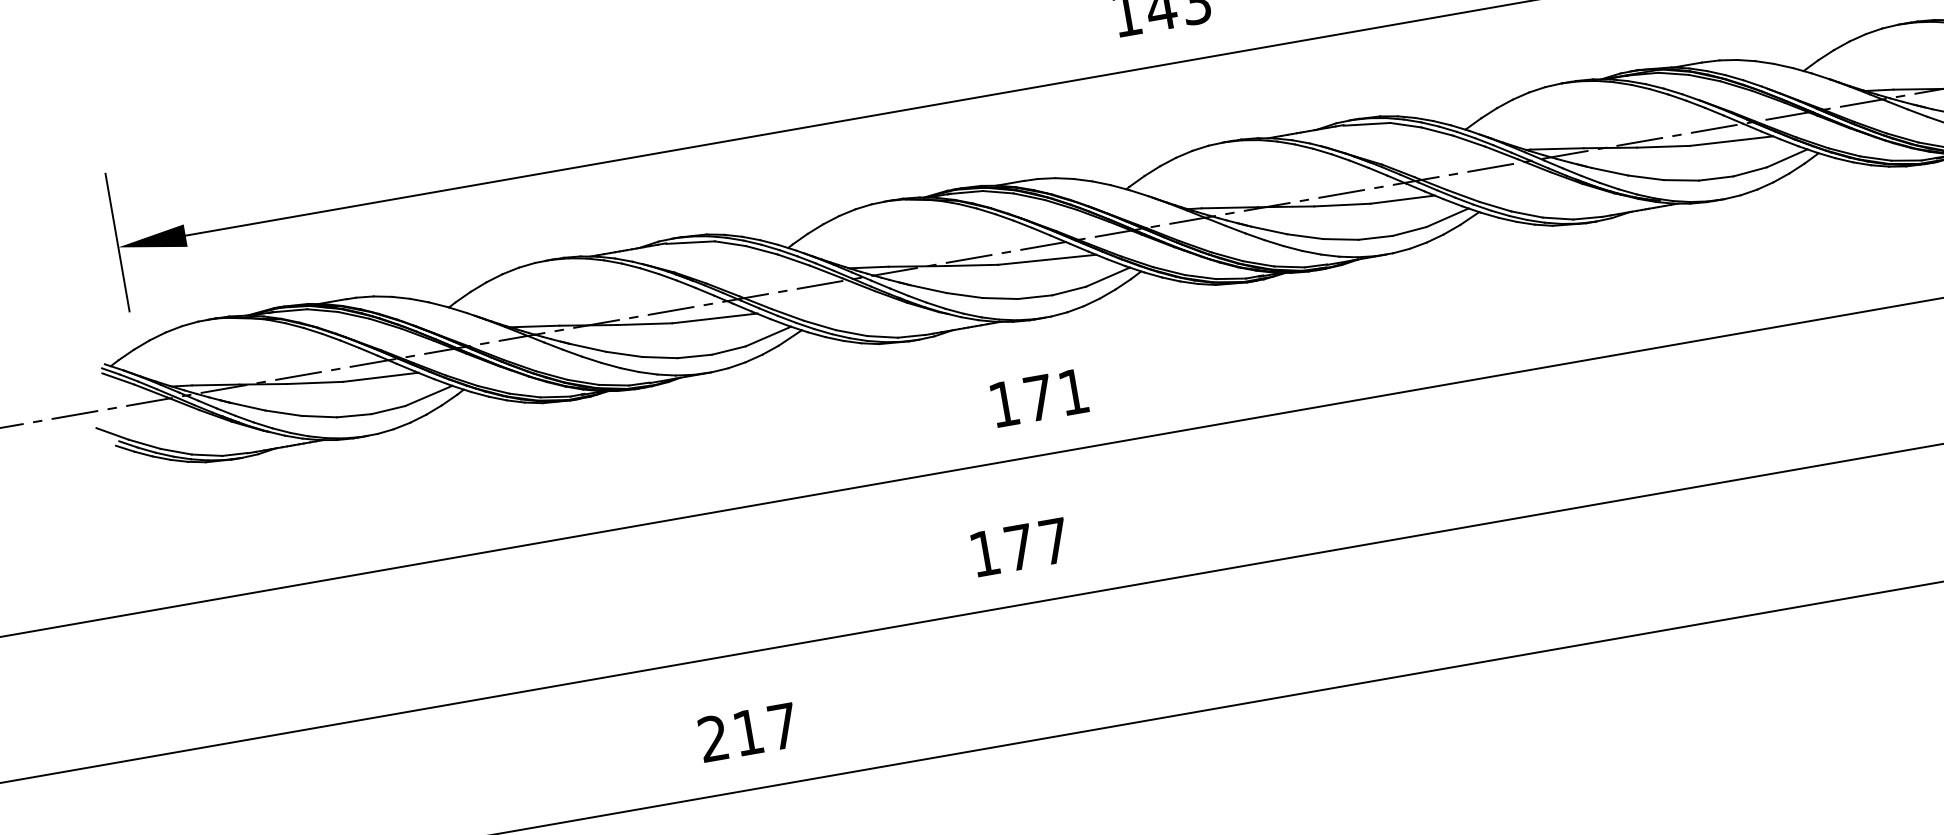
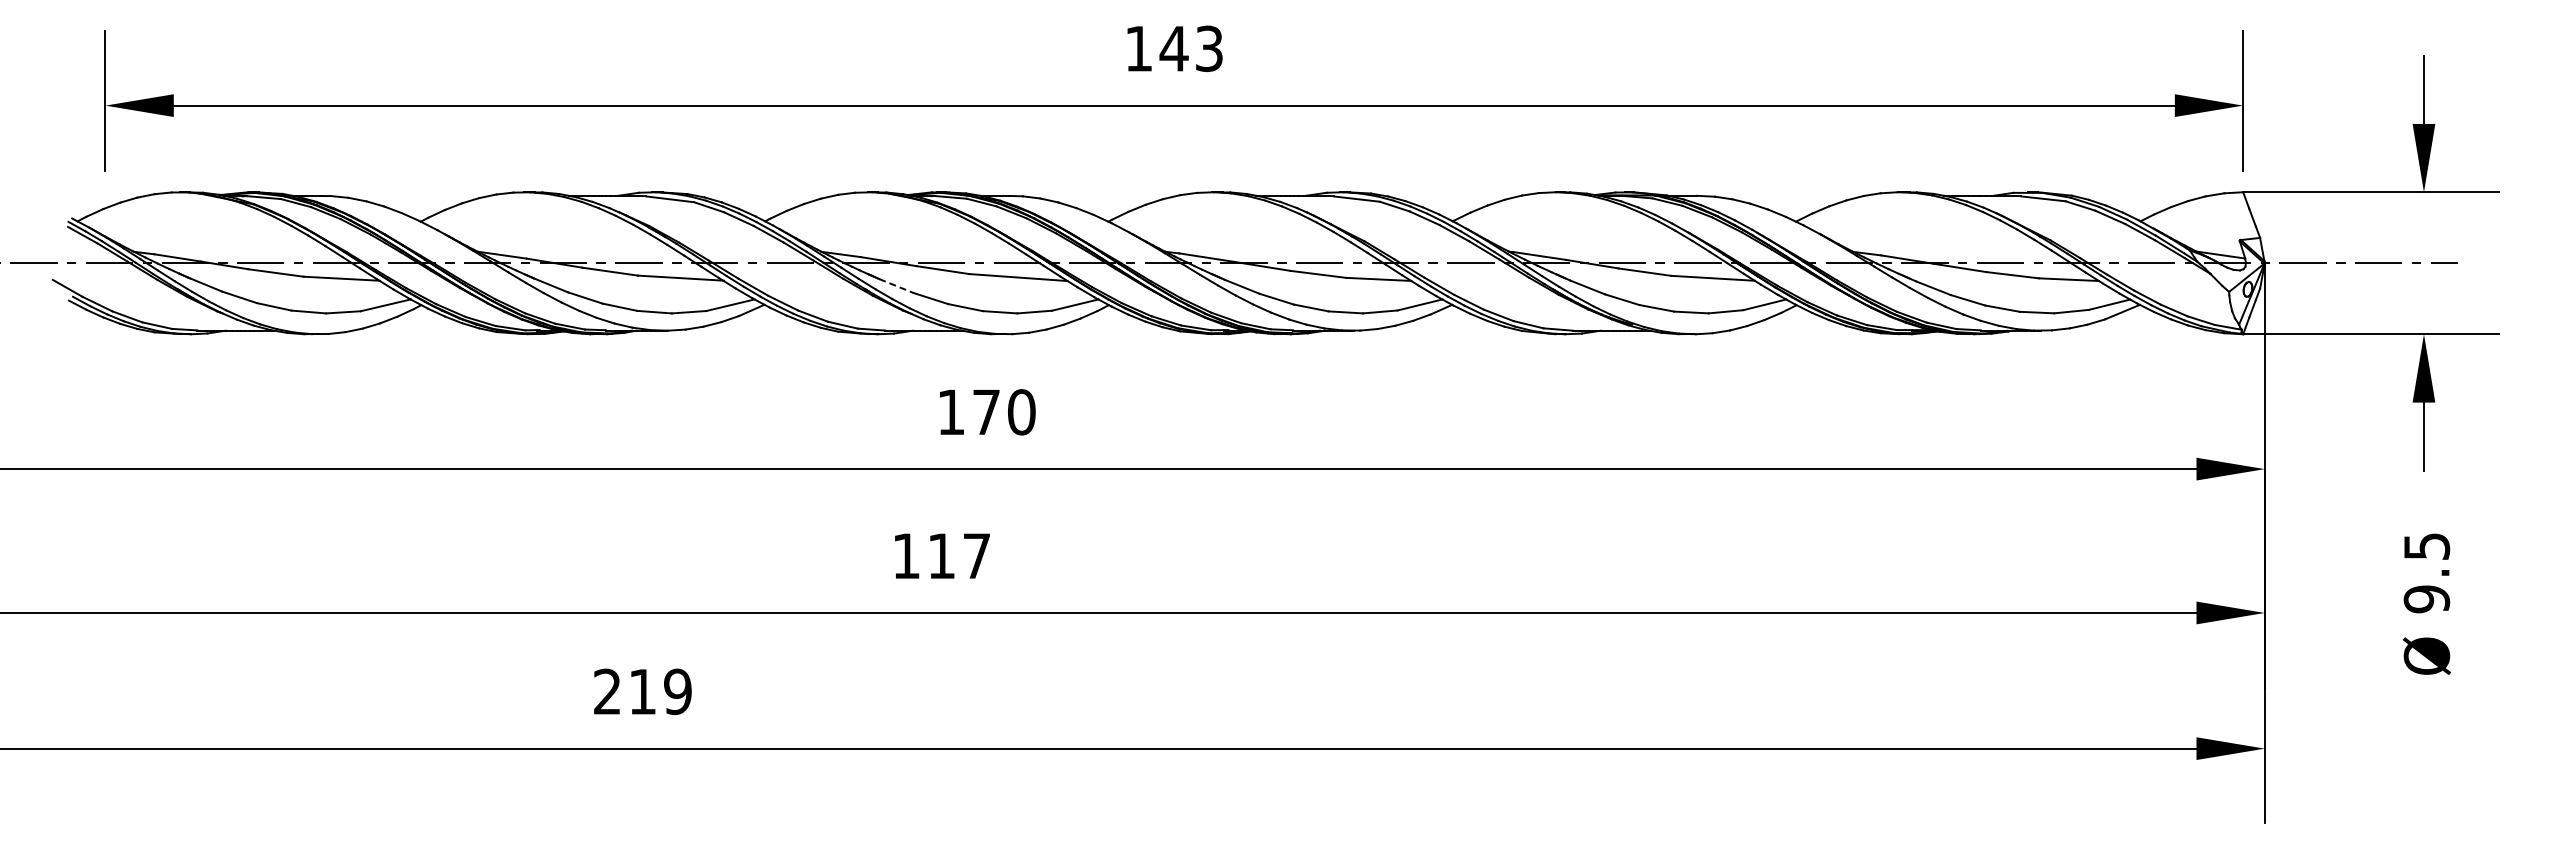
line: (928, 289) -> (896, 286), solid -> dashed
text: (1073, 392) -> (1021, 412), 171 -> 170
text: (1019, 546) -> (941, 555), 177 -> 117
text: (782, 726) -> (677, 691), 217 -> 219

